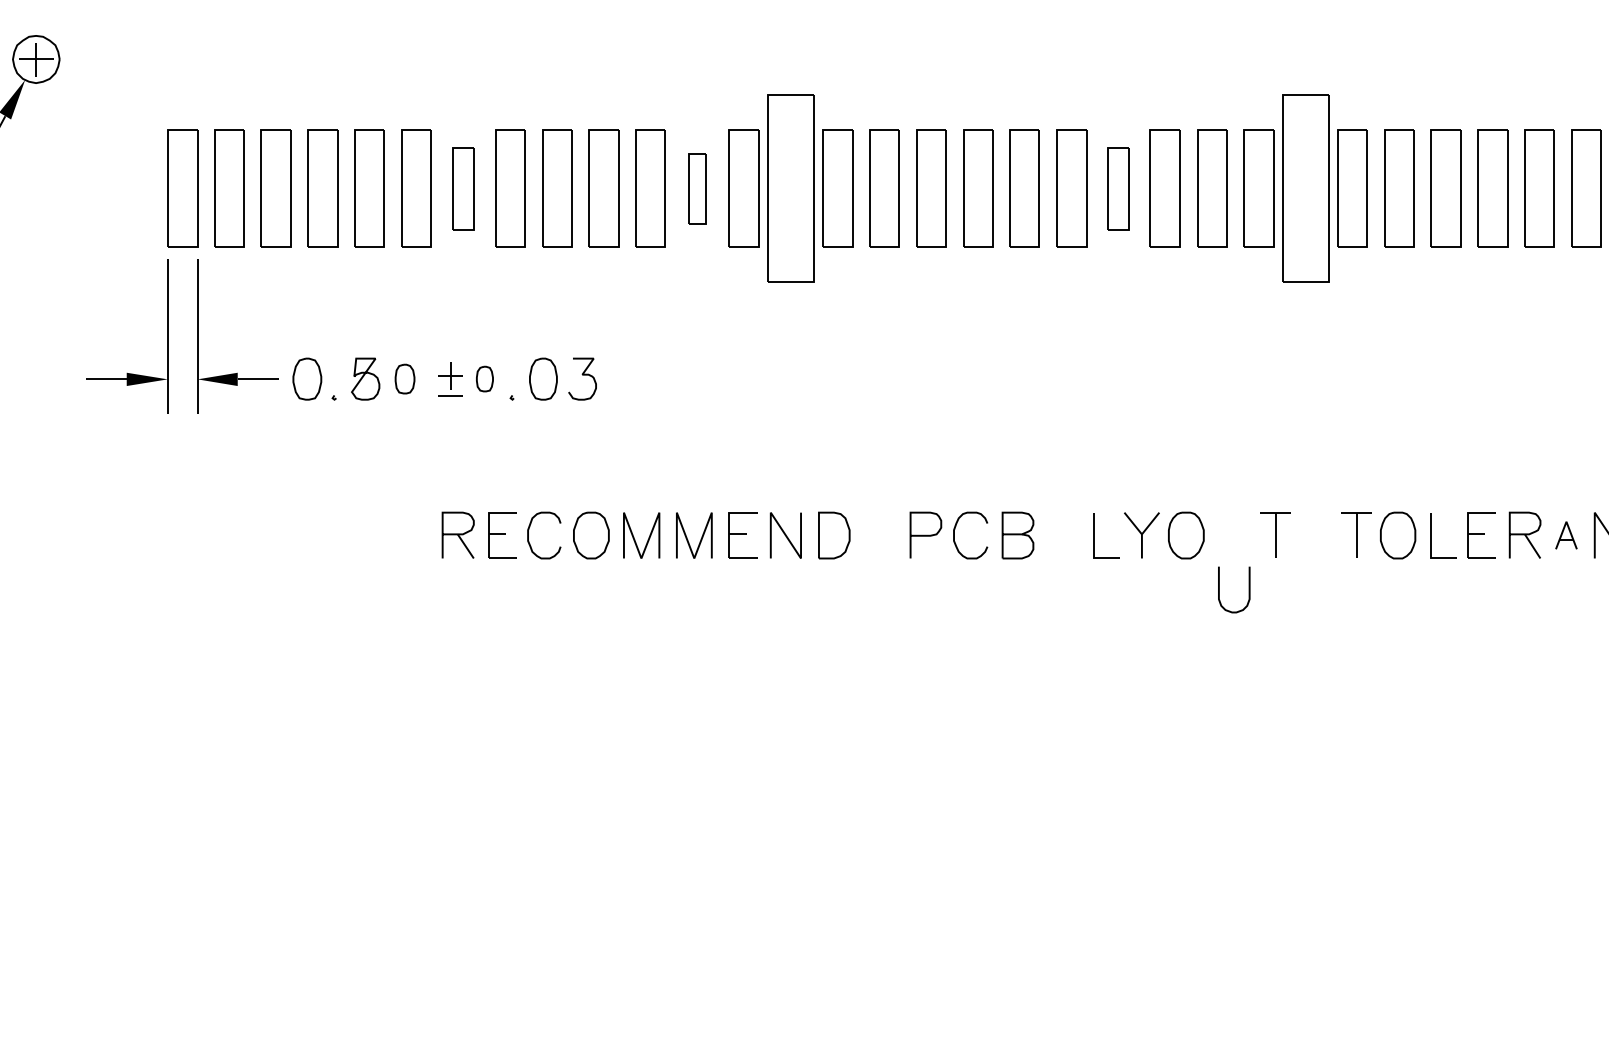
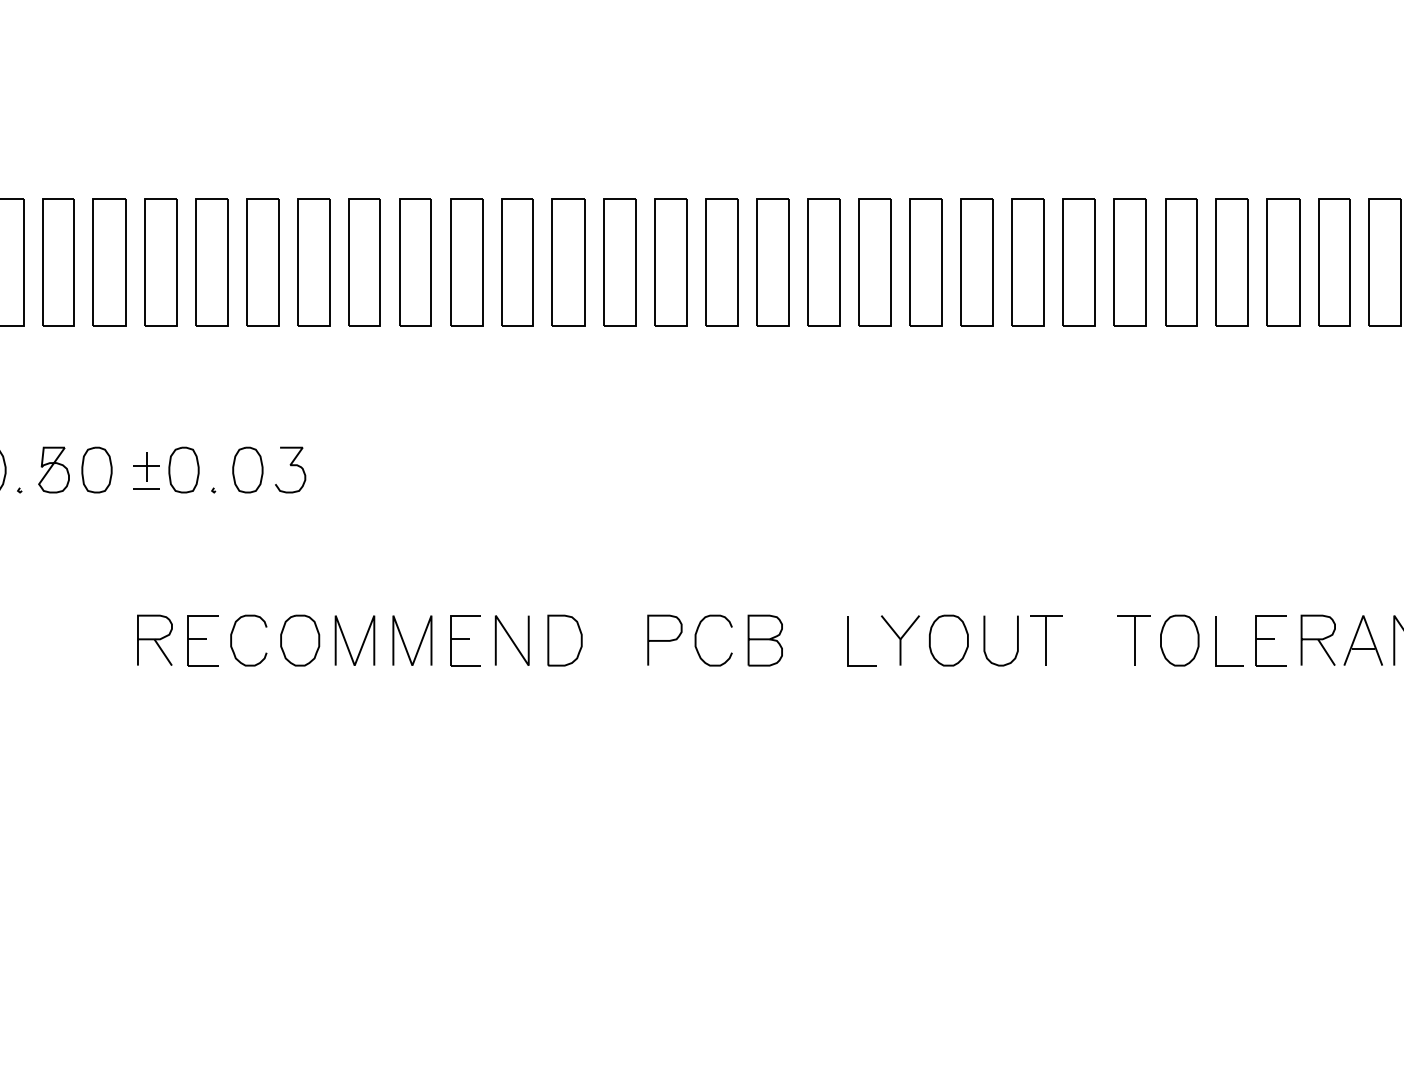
part: (463, 188) -> (160, 262), size x1.43
part: (697, 188) -> (415, 262), size x1.67
part: (790, 188) -> (517, 262), size x0.62
part: (1118, 188) -> (874, 262), size x1.43
part: (1305, 188) -> (1078, 262), size x0.62
part: (404, 378) -> (96, 469), size x1.43
part: (484, 378) -> (183, 469), size x1.67
part: (1566, 535) -> (1363, 640), size x1.67
curve: (1248, 589) -> (1016, 640), moved

